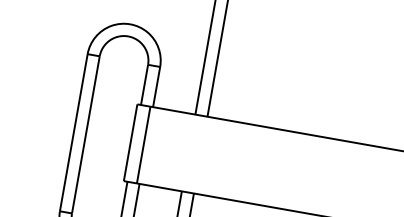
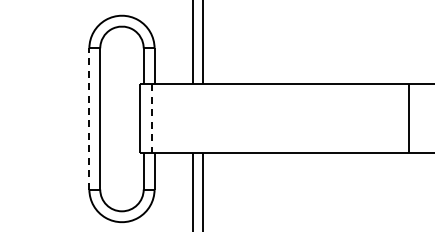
line: (74, 132) -> (89, 118), solid -> dashed
line: (144, 144) -> (152, 118), solid -> dashed

